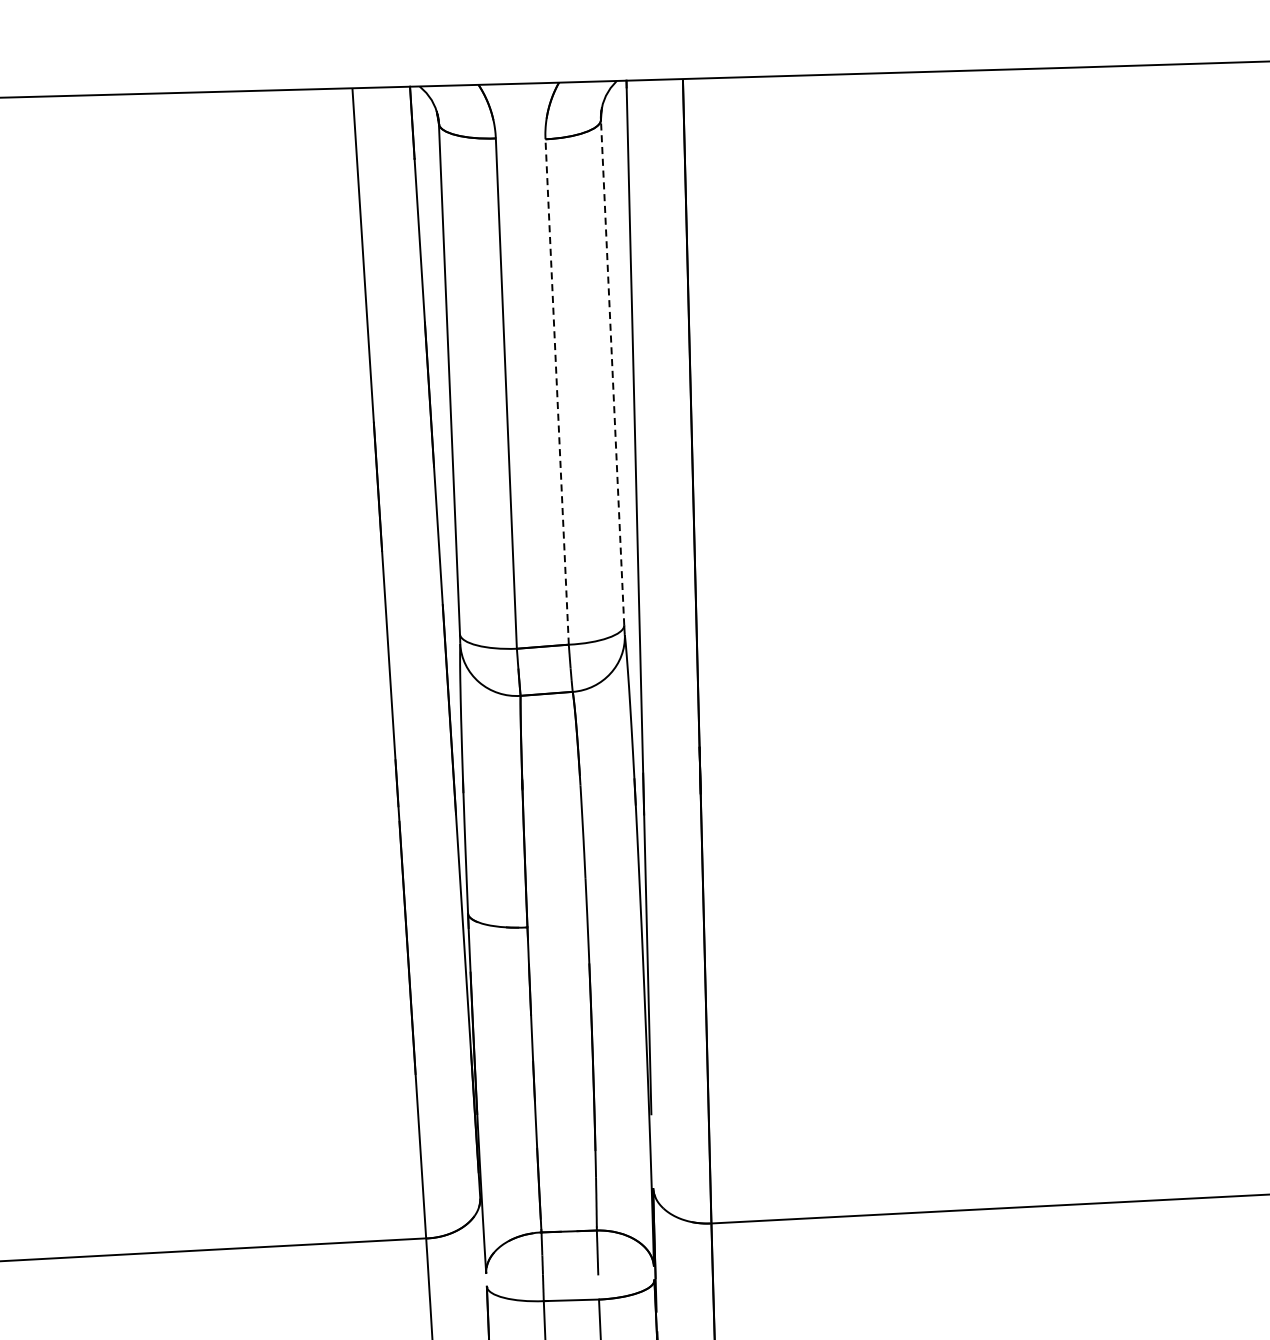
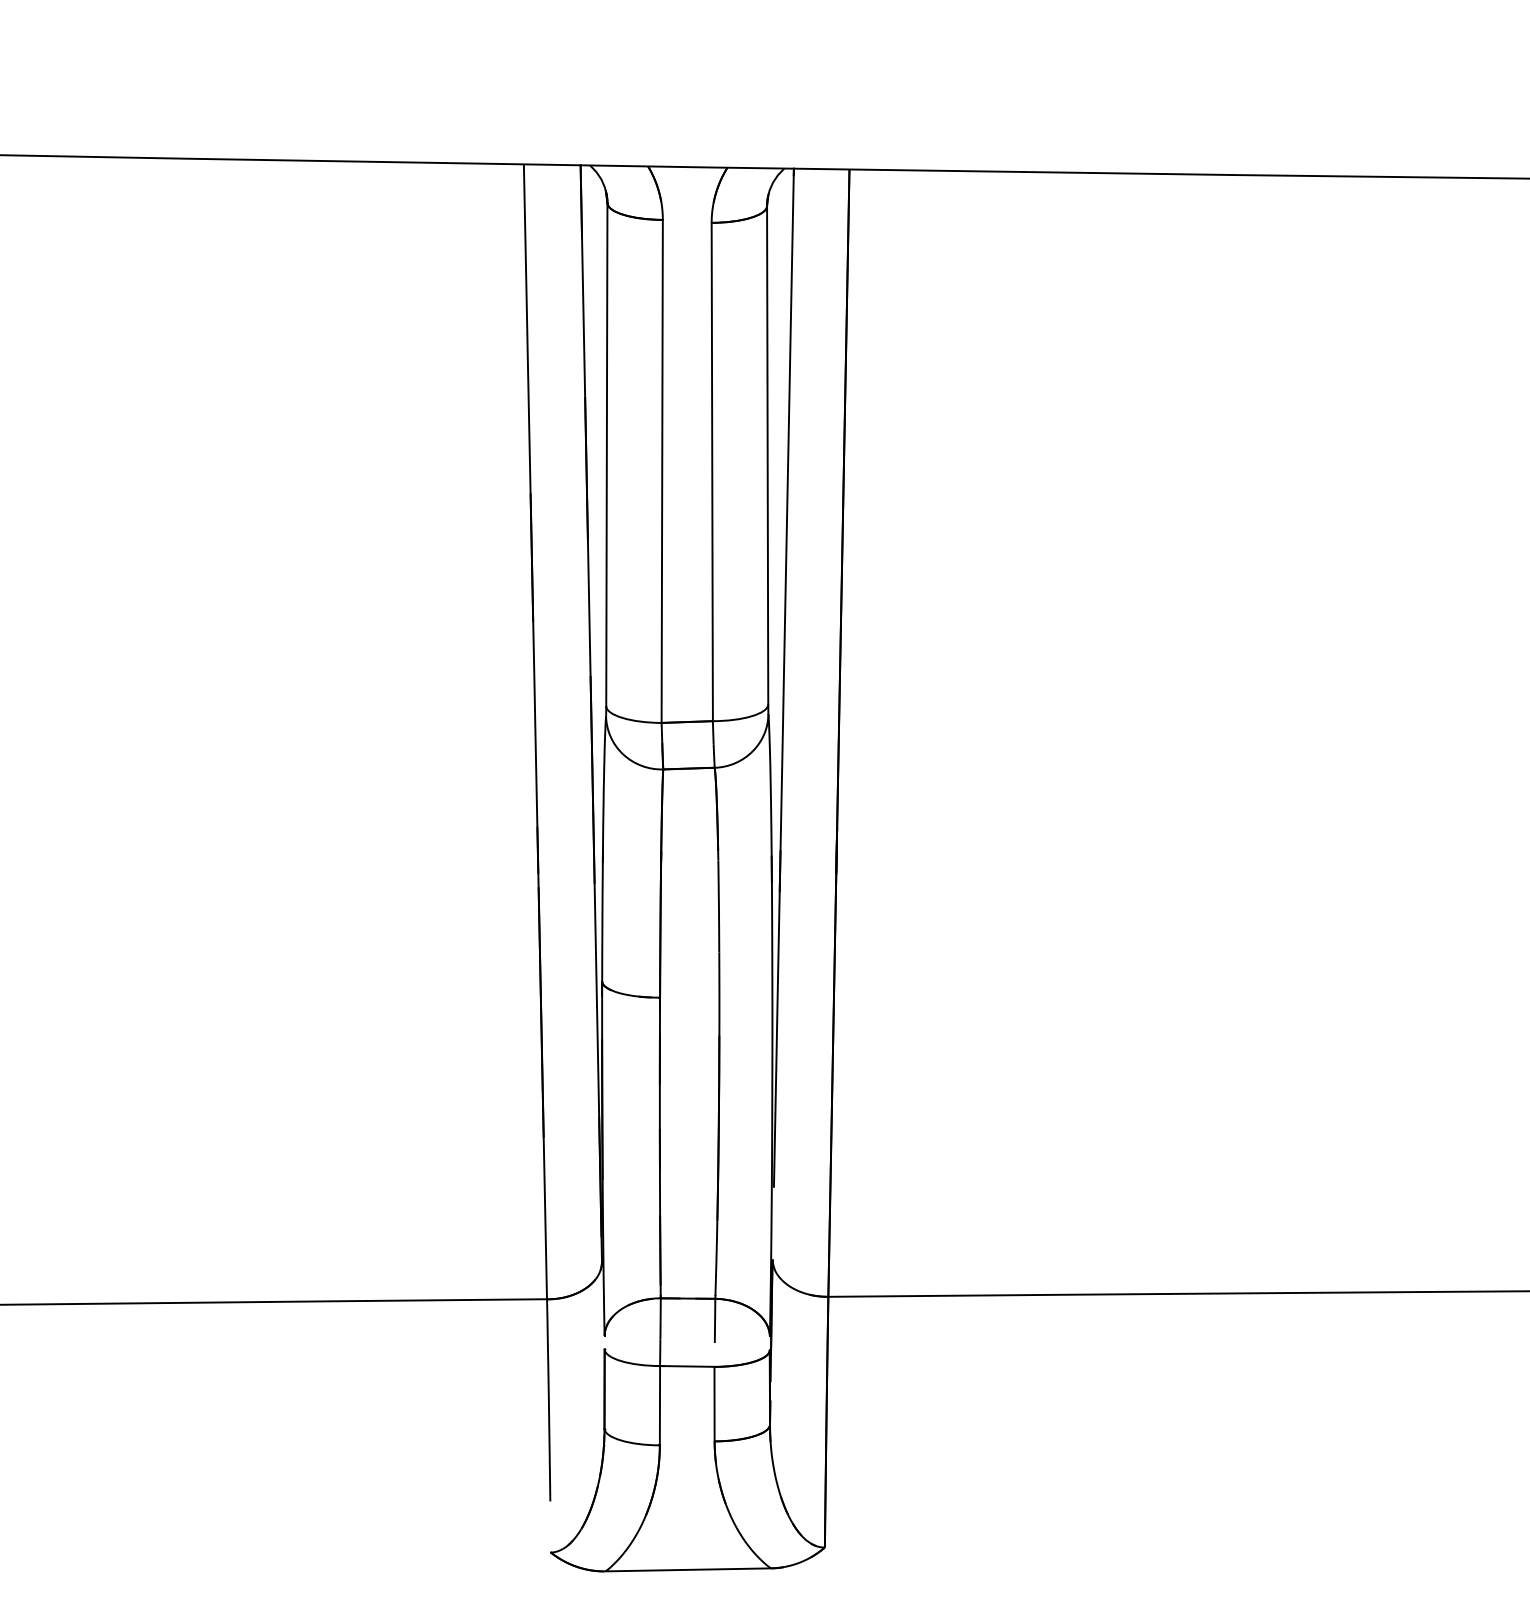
line: (612, 371) -> (767, 454), dashed -> solid
line: (557, 391) -> (712, 471), dashed -> solid

